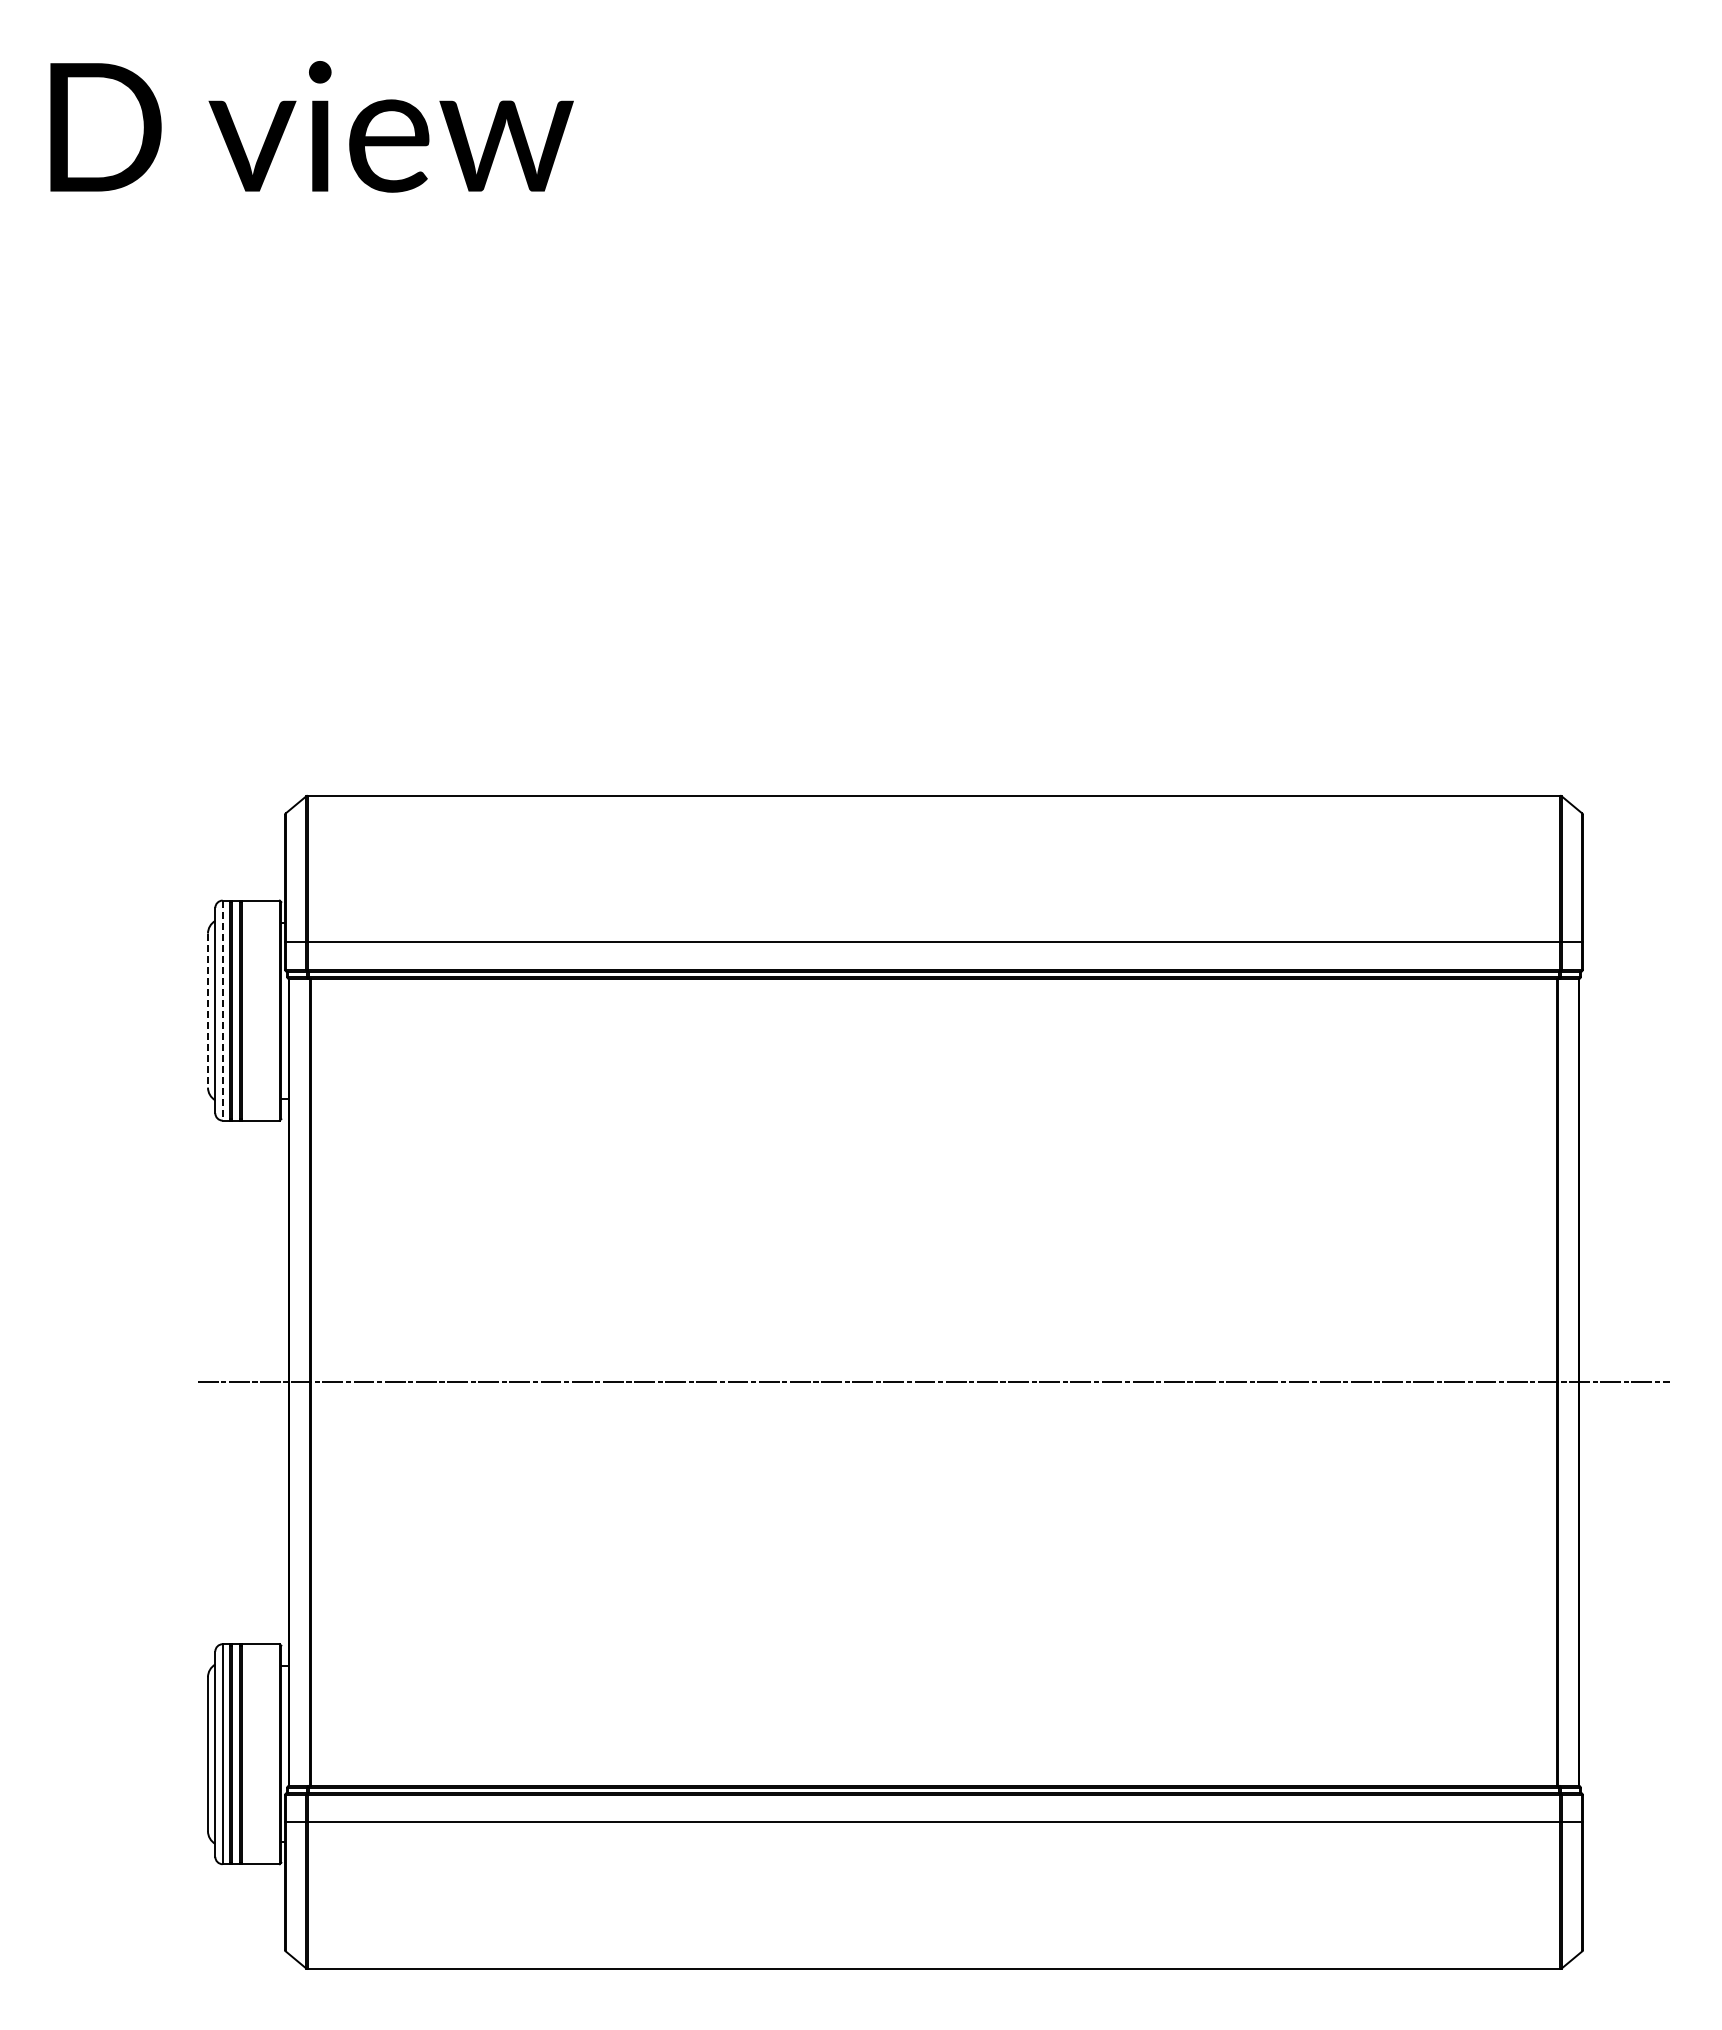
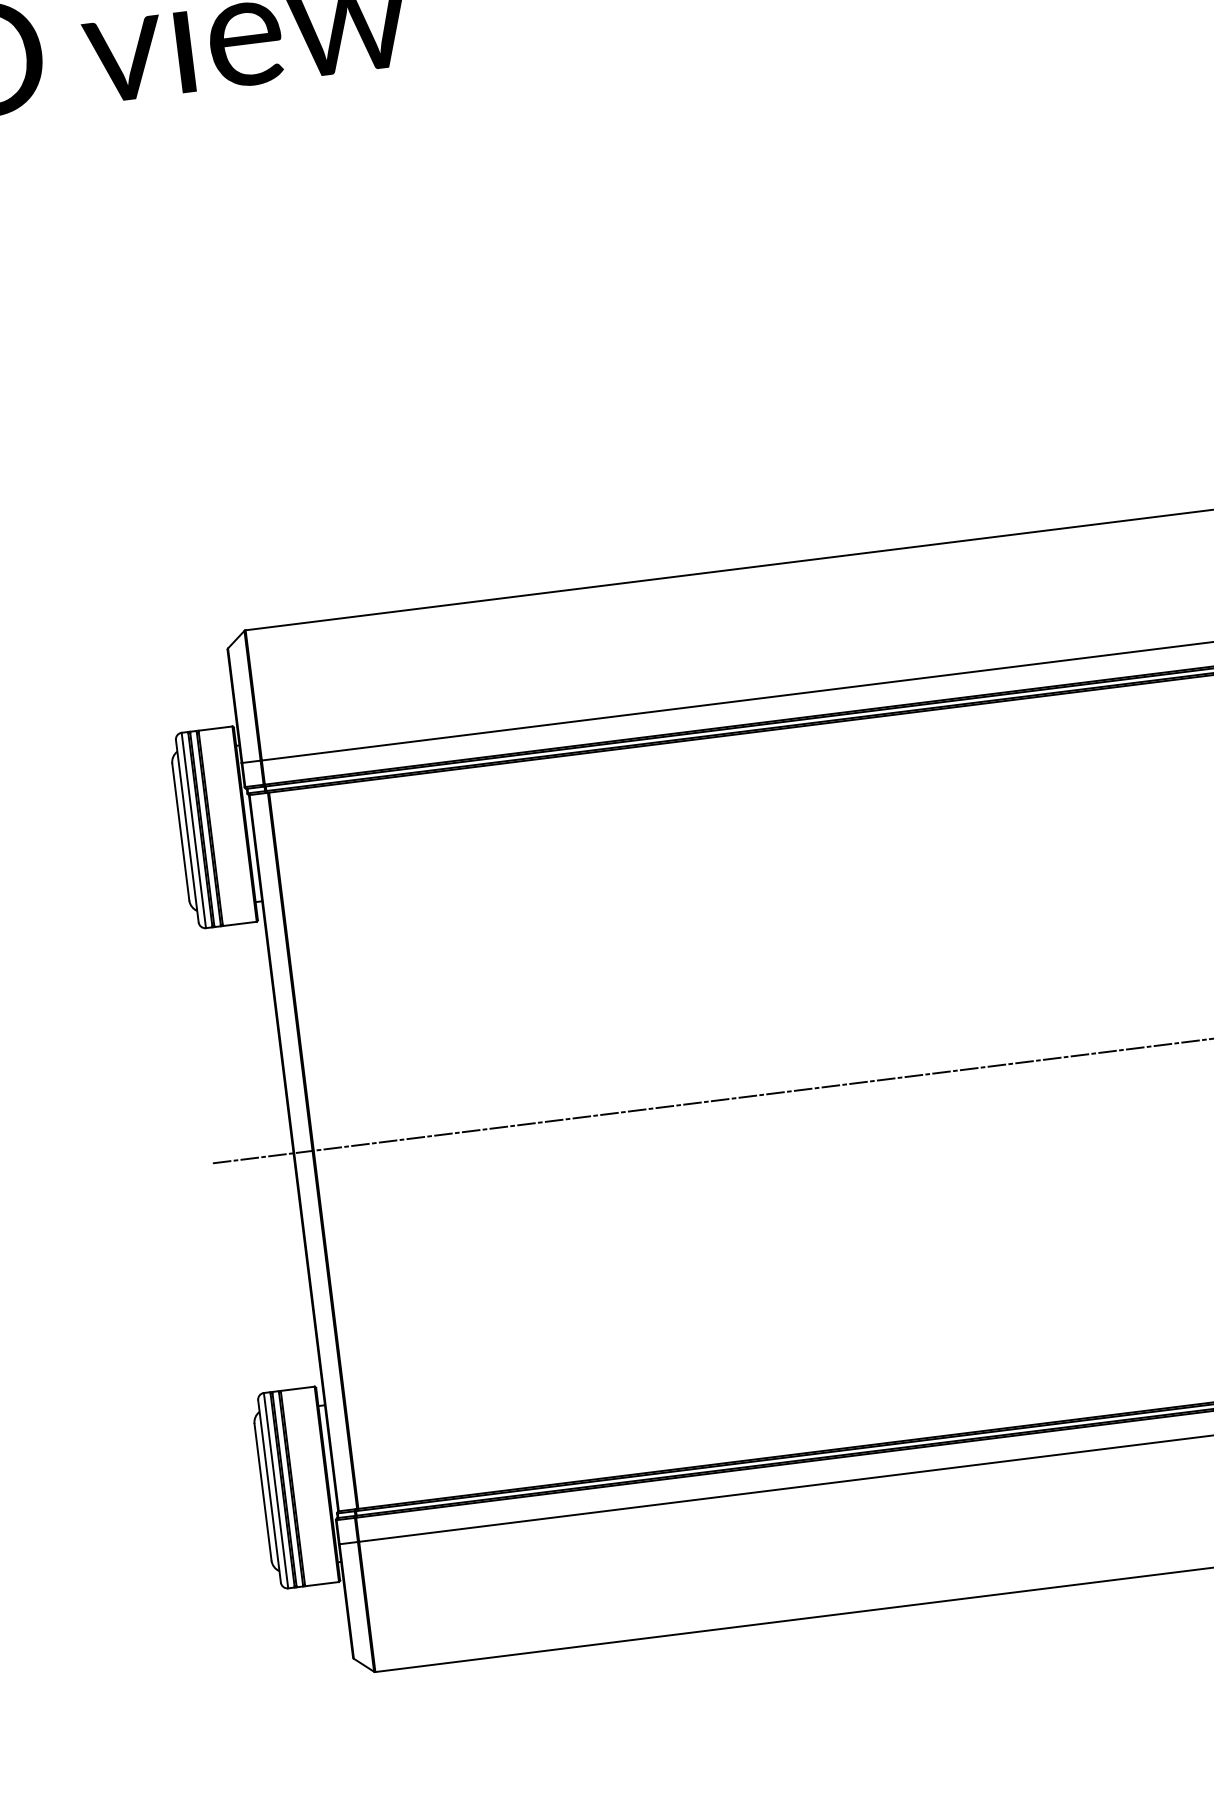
line: (207, 1011) -> (180, 832), dashed -> solid
line: (222, 1011) -> (193, 831), dashed -> solid

